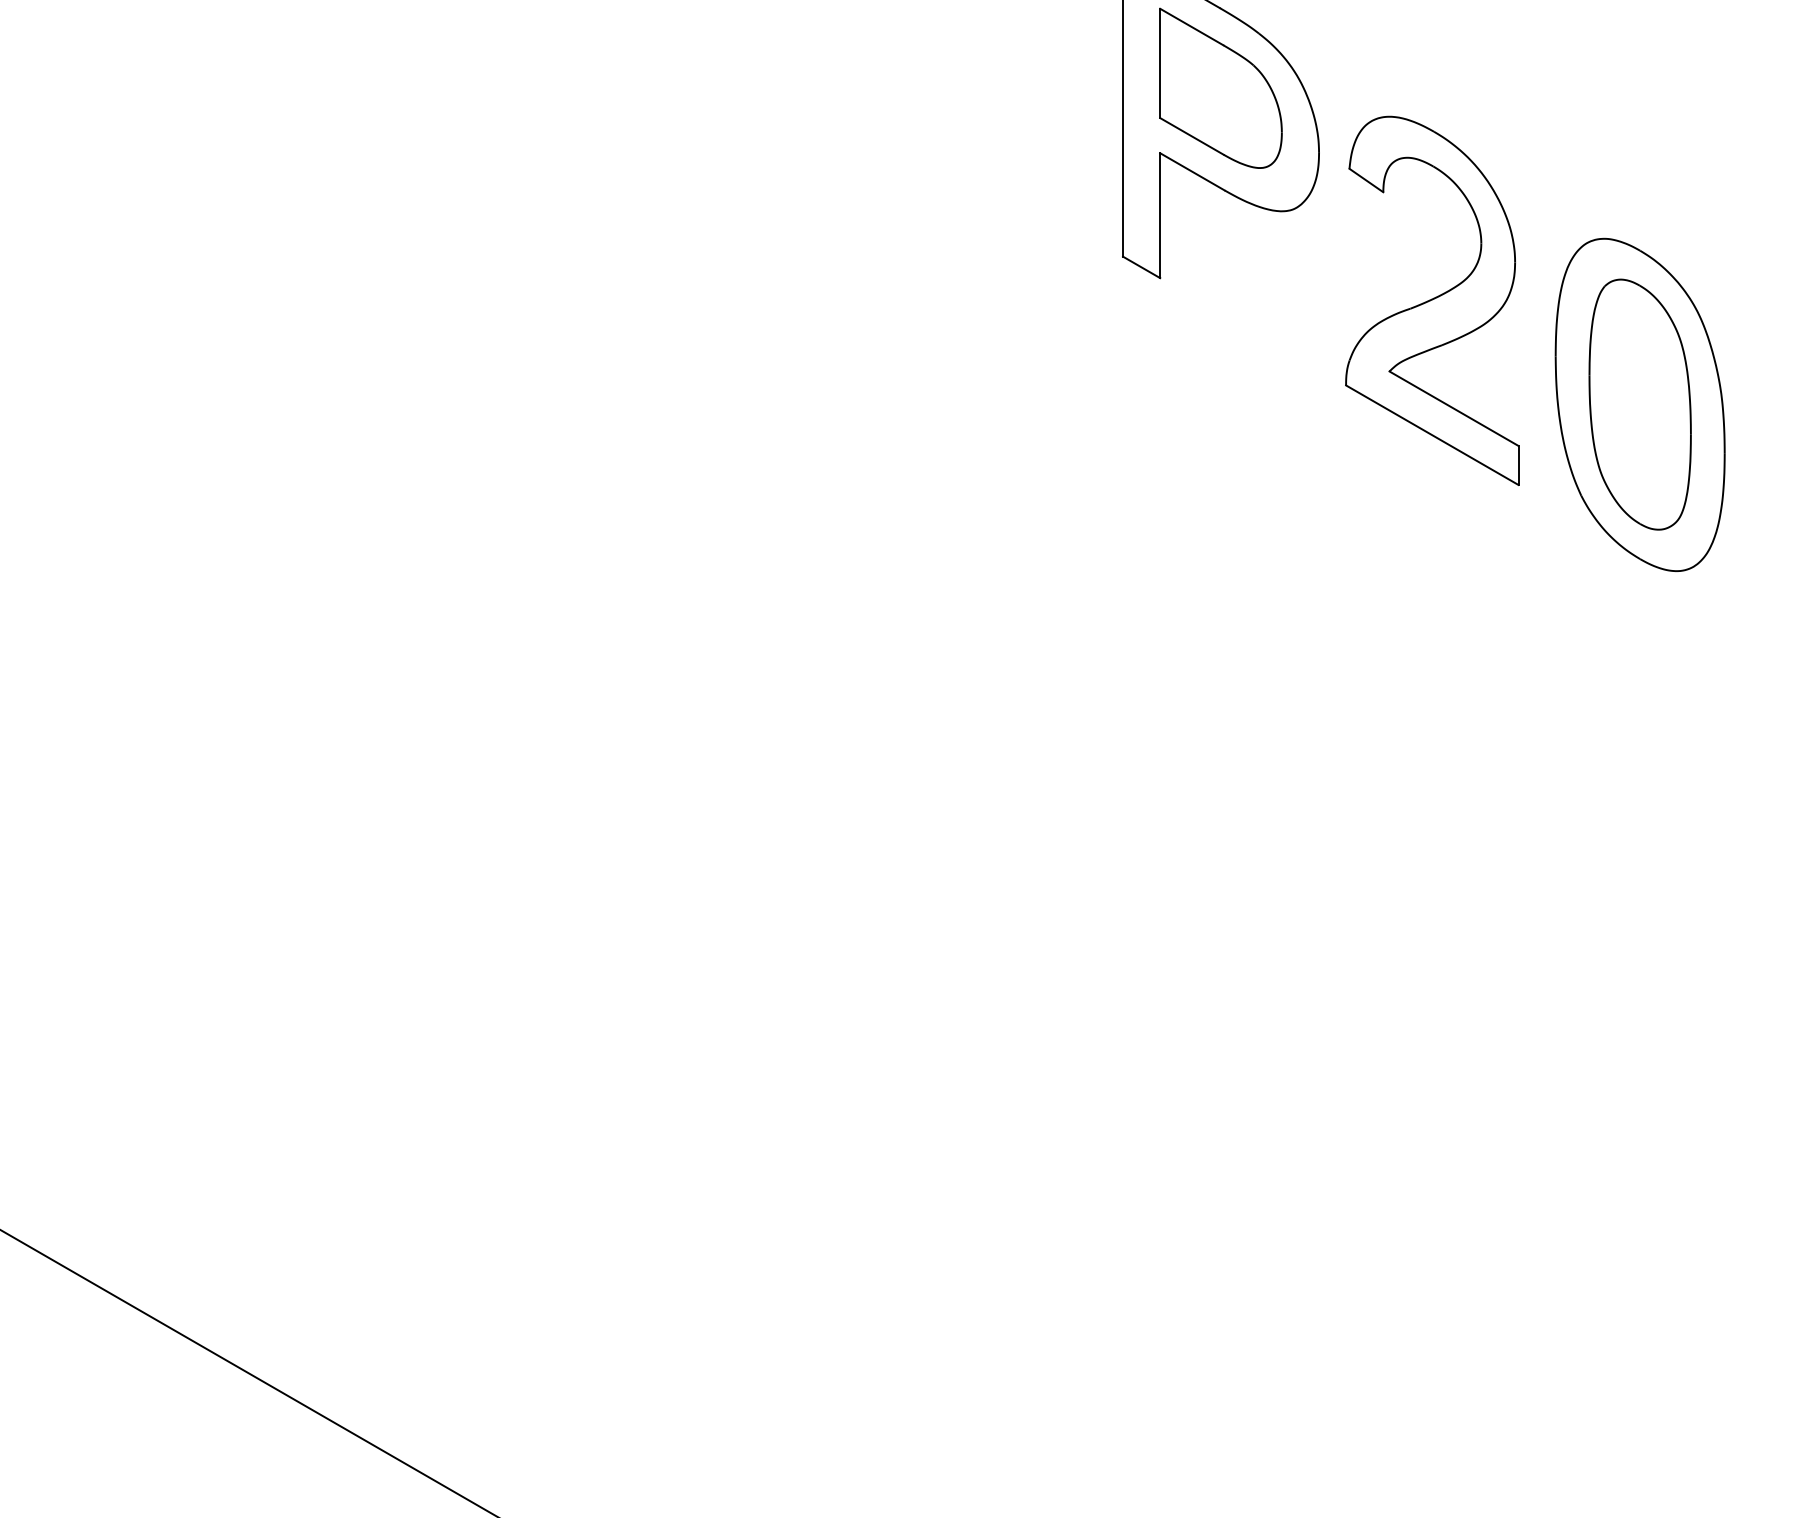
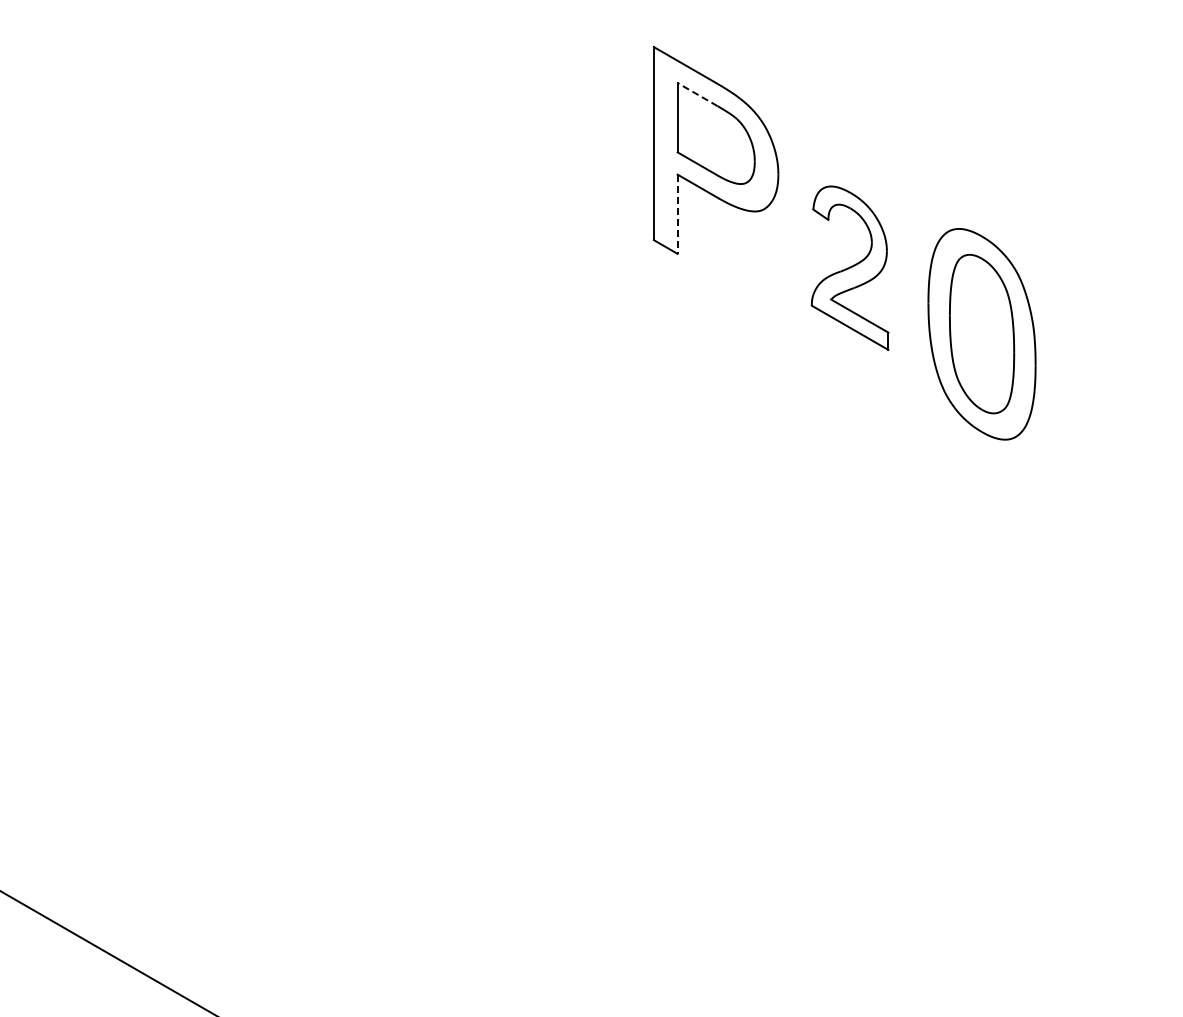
line: (1191, 26) -> (697, 94), solid -> dashed
line: (1159, 216) -> (677, 214), solid -> dashed
part: (1431, 299) -> (849, 267), size x0.7

